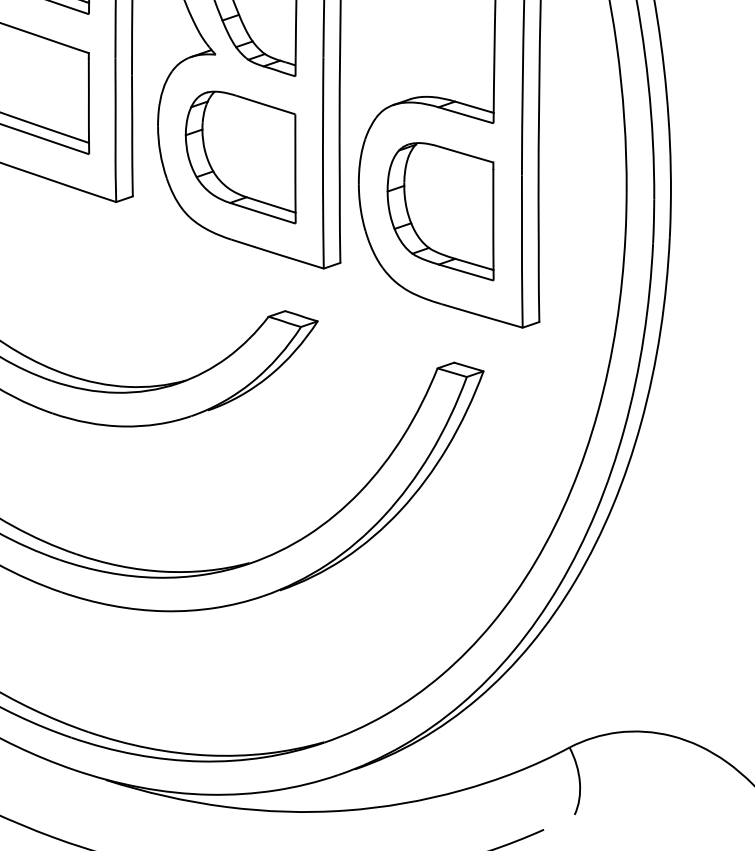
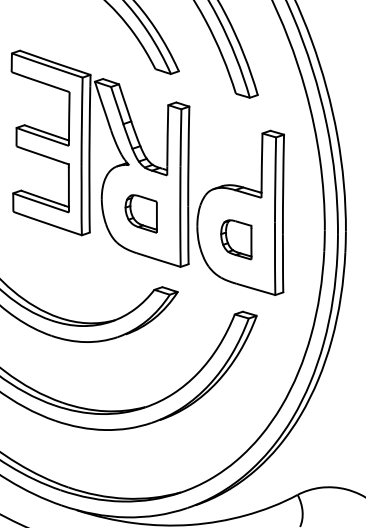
part: (241, 156) -> (141, 213), size x0.6
part: (441, 210) -> (236, 239), size x0.6

